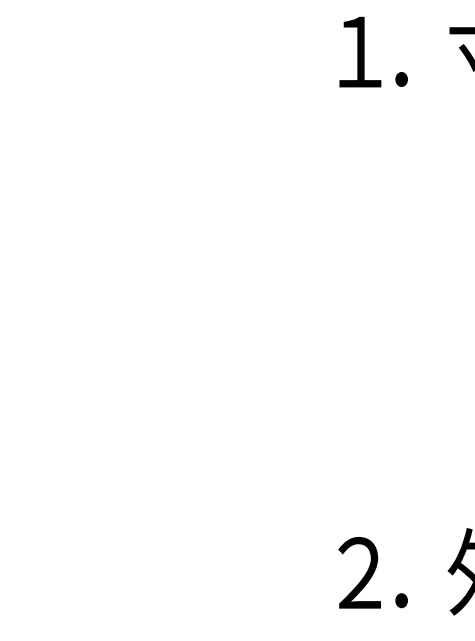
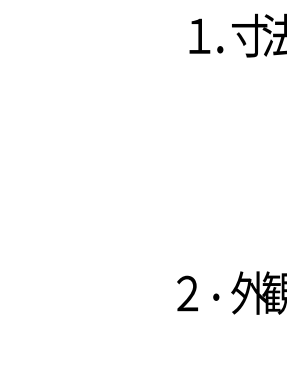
text: (373, 50) -> (206, 35), moved
text: (402, 599) -> (216, 296), moved

